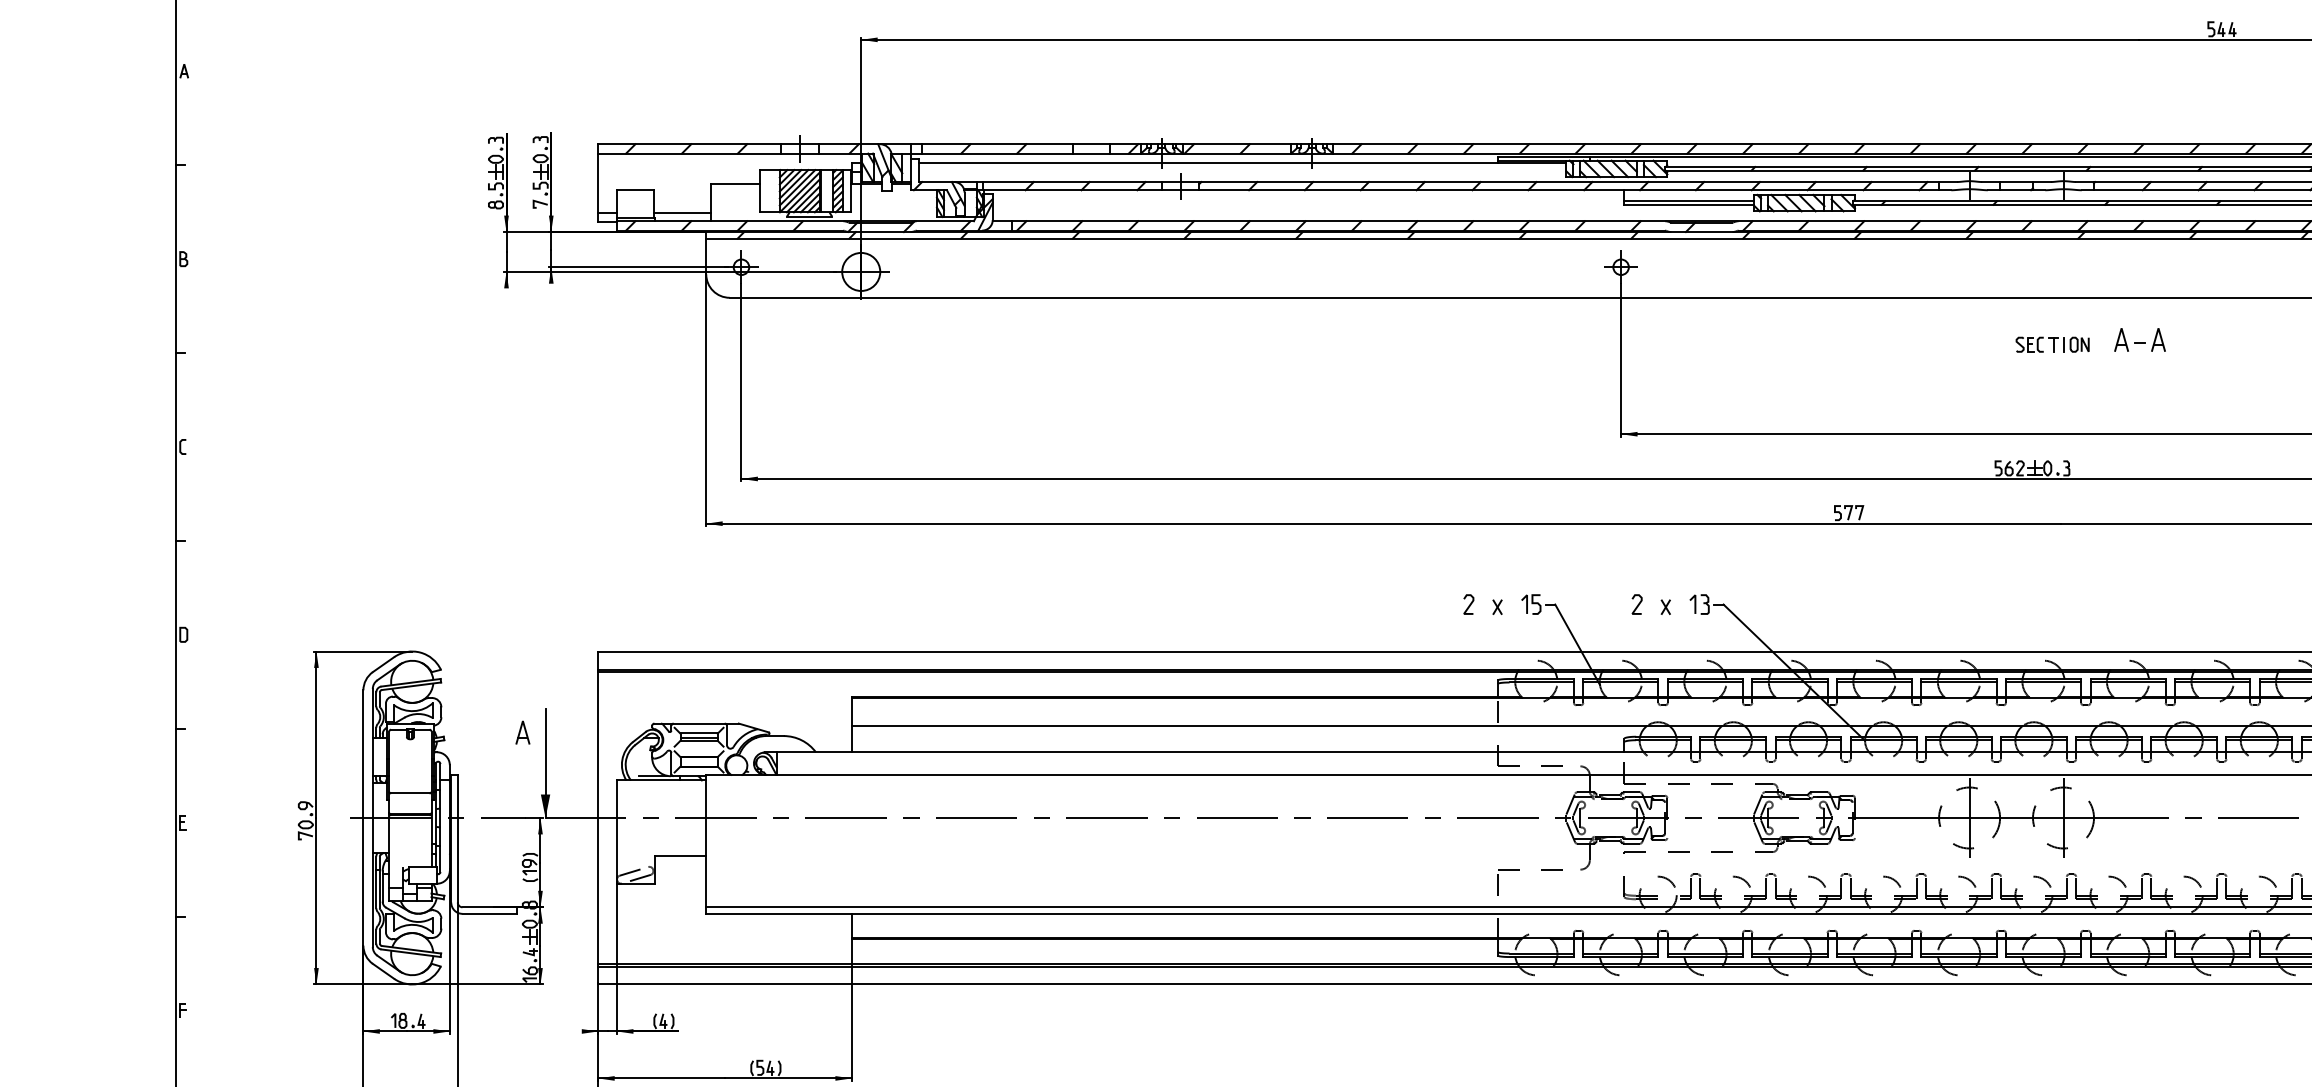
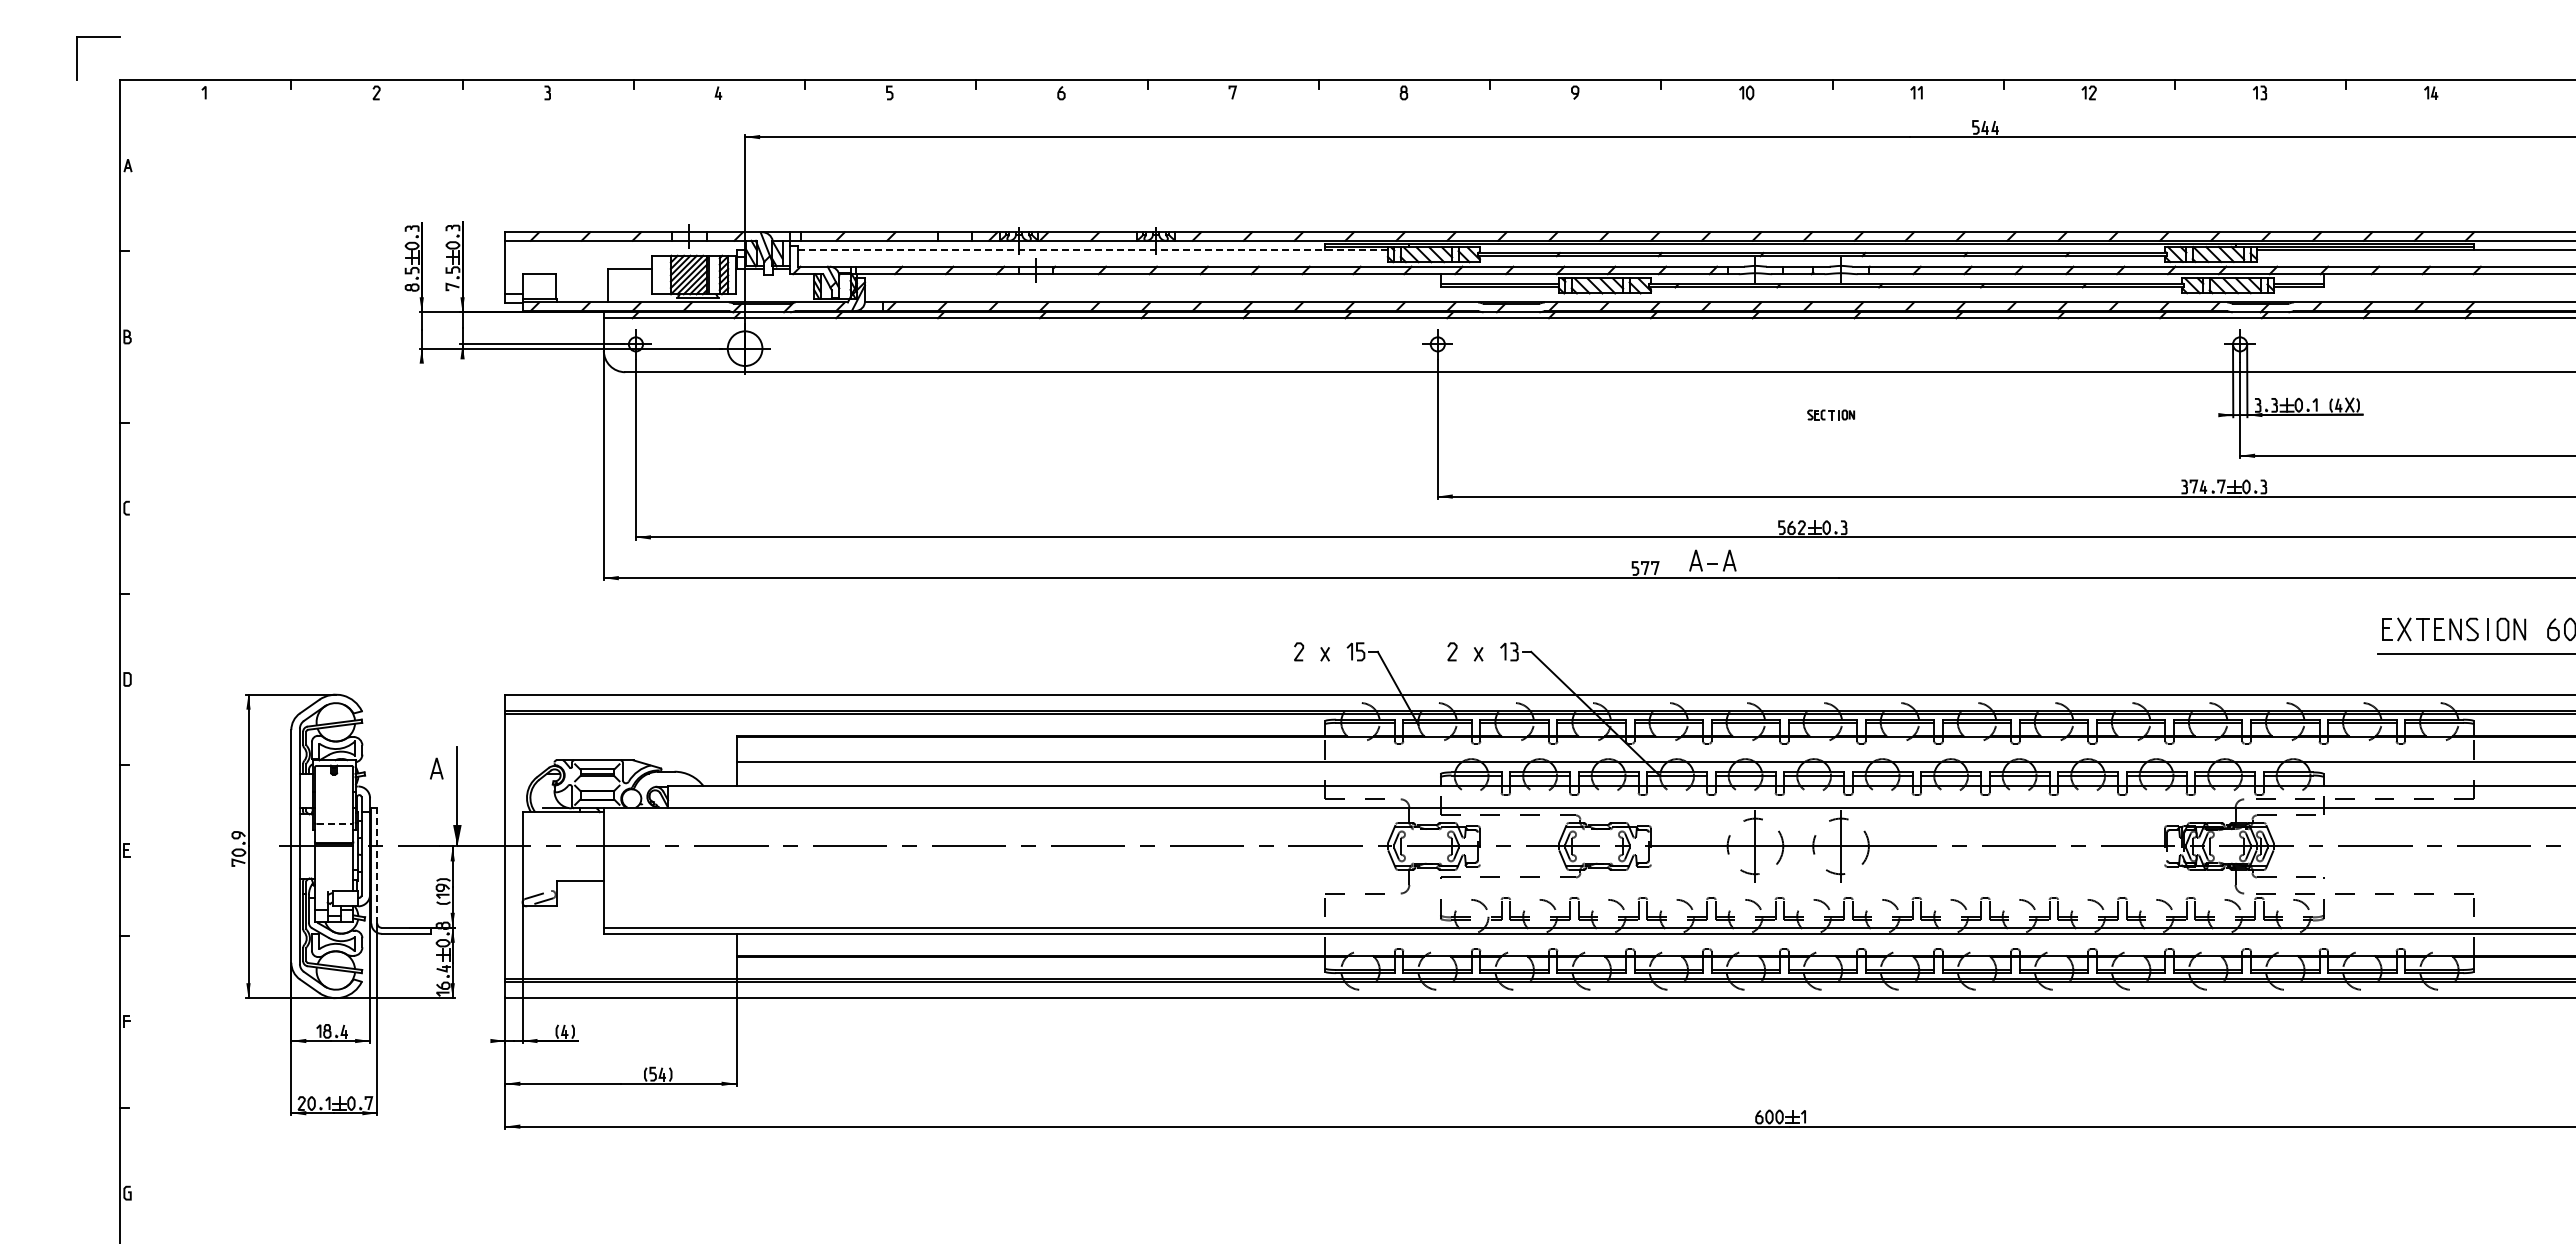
line: (1242, 163) -> (1092, 249), solid -> dashed
line: (681, 212) -> (581, 294), removed
part: (2139, 339) -> (1712, 560), moved
part: (2051, 344) -> (1830, 414), size x0.7
line: (410, 793) -> (334, 824), solid -> dashed
line: (457, 838) -> (377, 865), solid -> dashed

